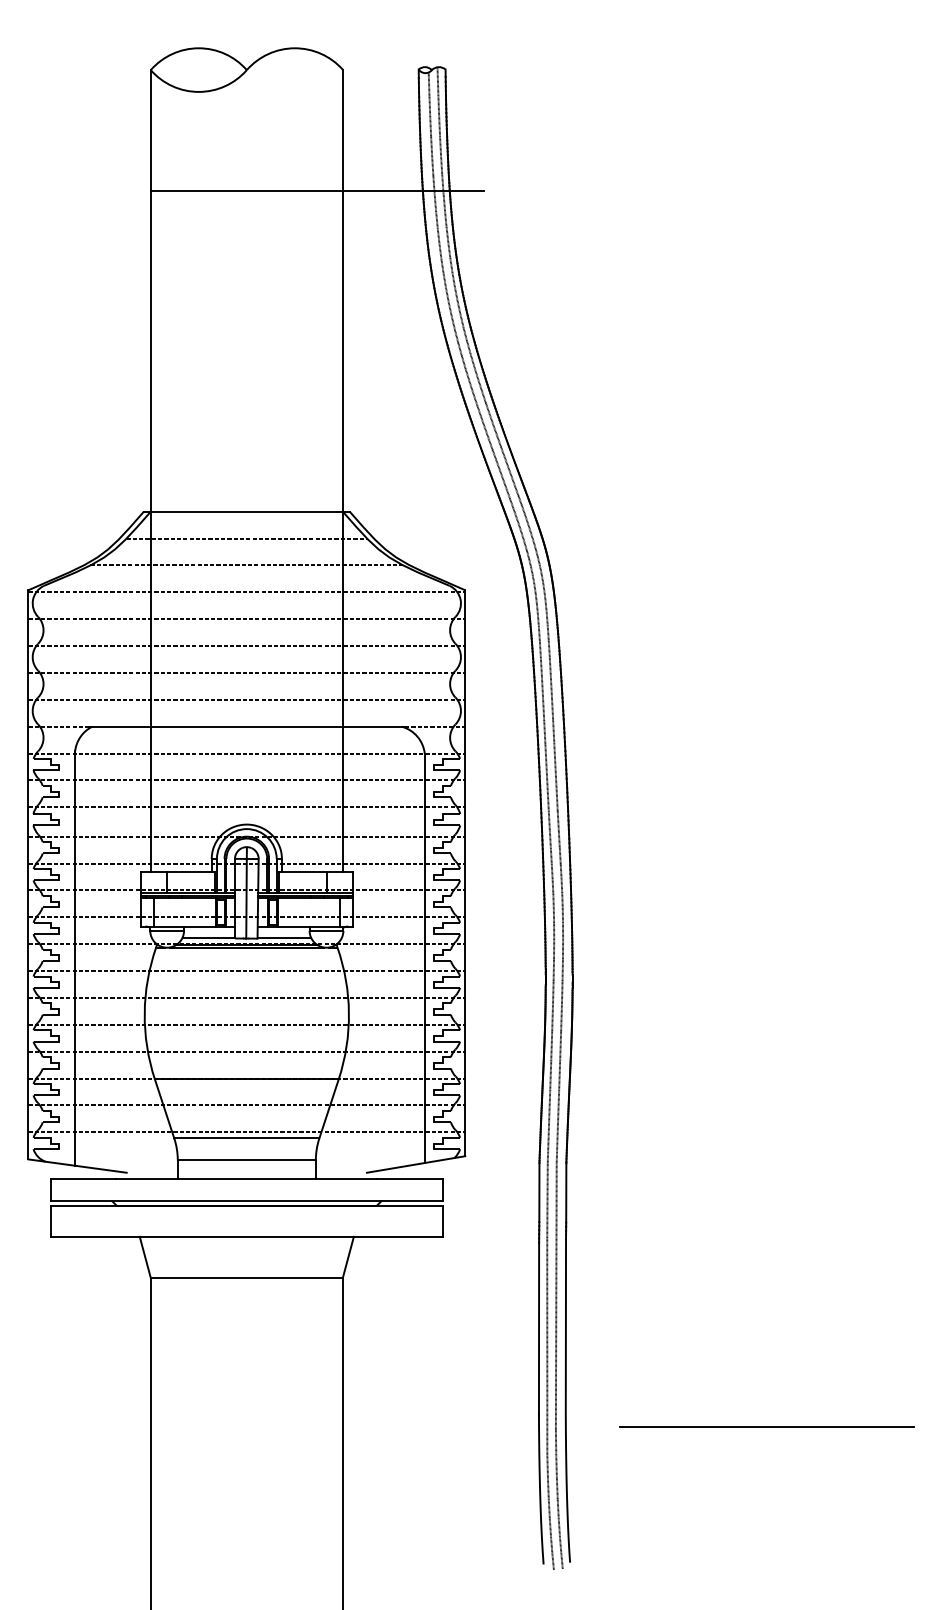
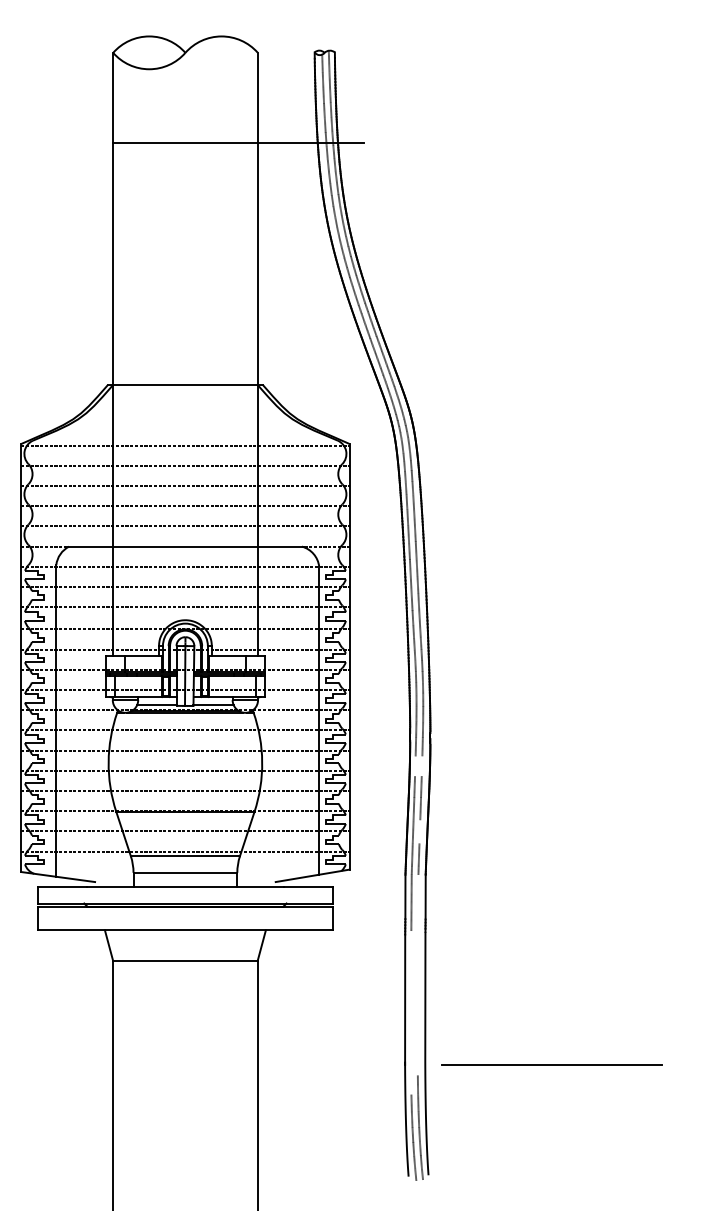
line: (246, 538) -> (185, 405), removed
line: (246, 565) -> (185, 425), removed
line: (552, 1018) -> (415, 766), removed
line: (561, 1018) -> (422, 766), removed
line: (558, 1105) -> (419, 831), removed
line: (555, 1296) -> (417, 975), removed
line: (547, 1346) -> (411, 1012), removed
line: (766, 1426) -> (551, 1064), moved

